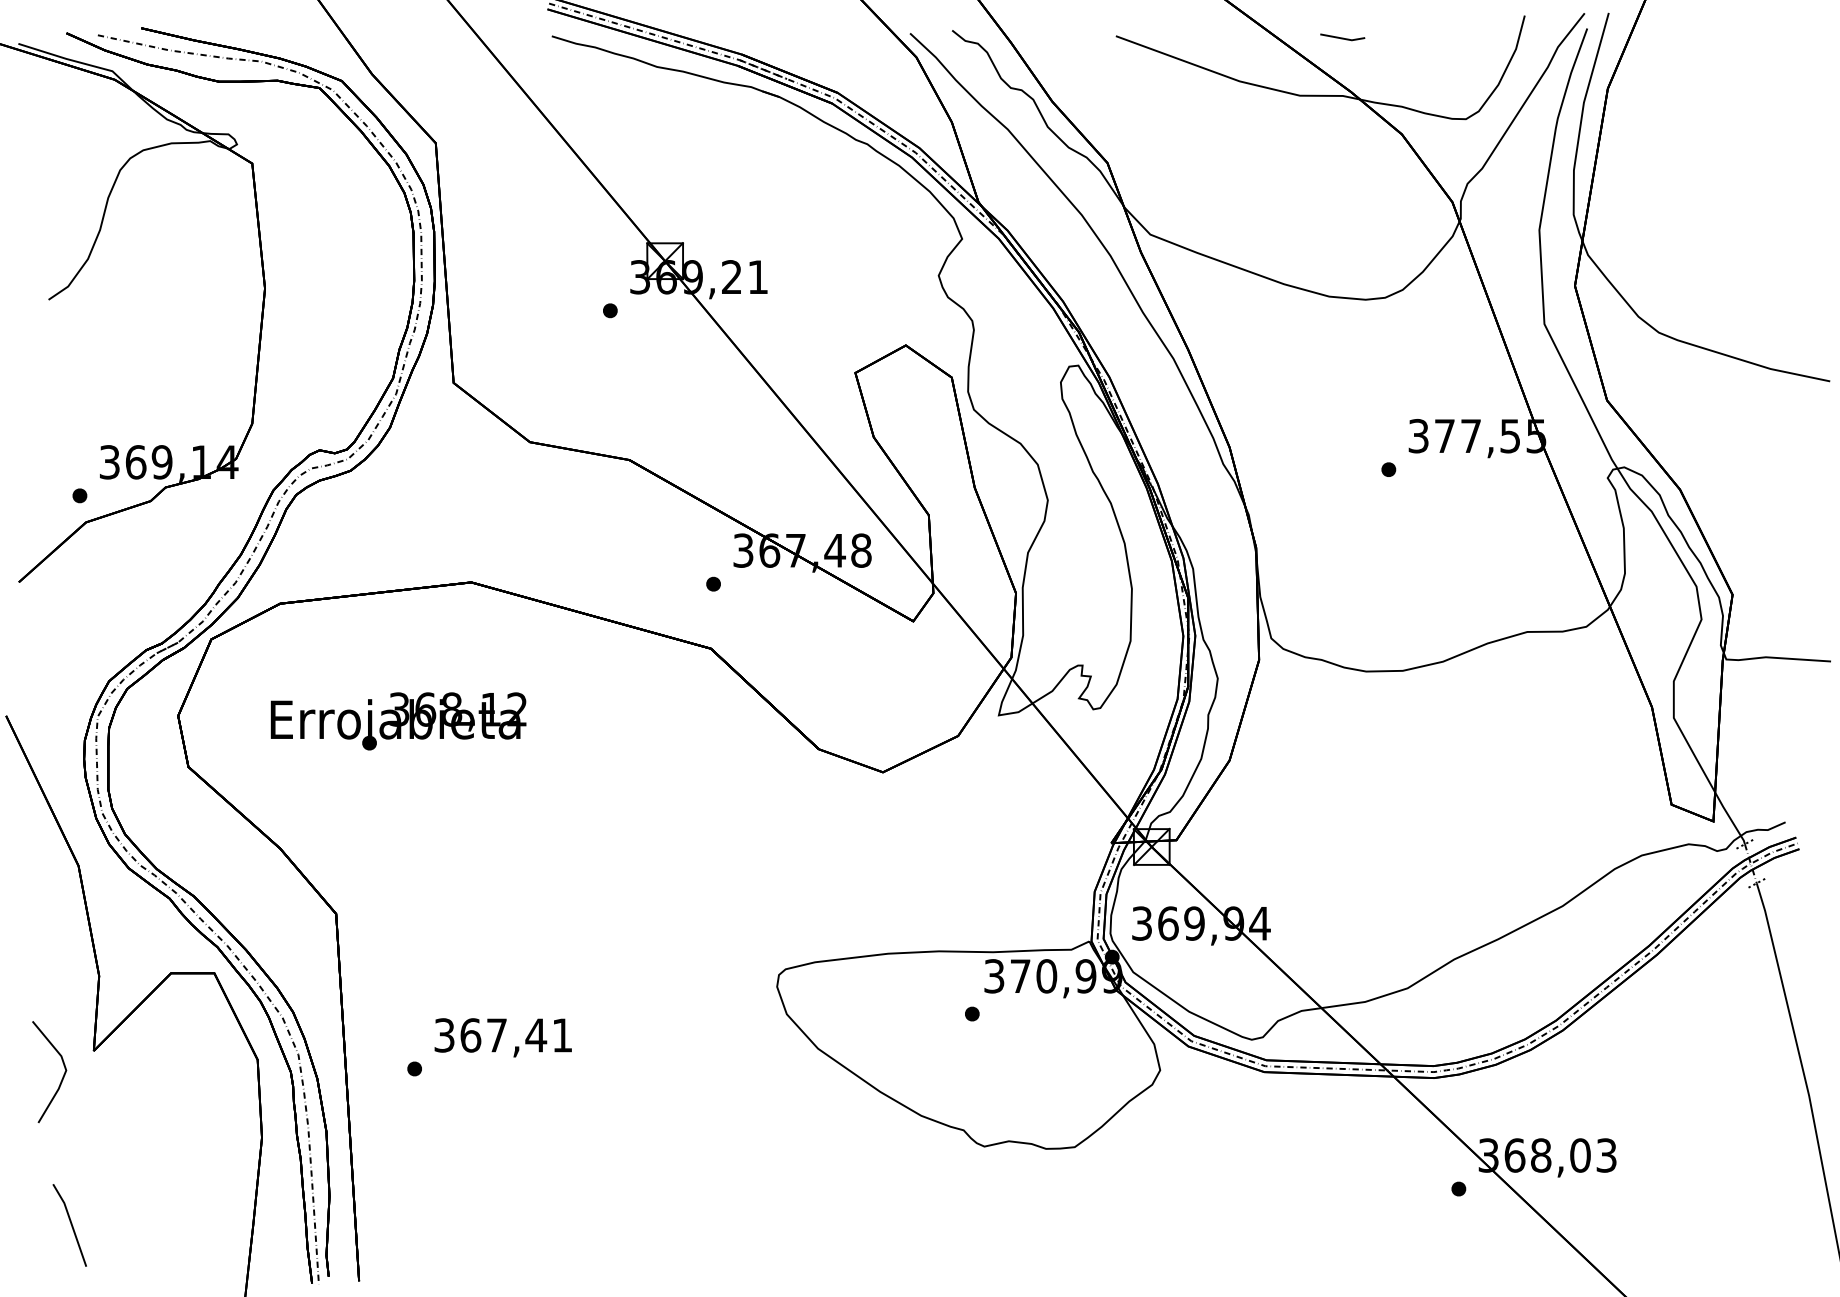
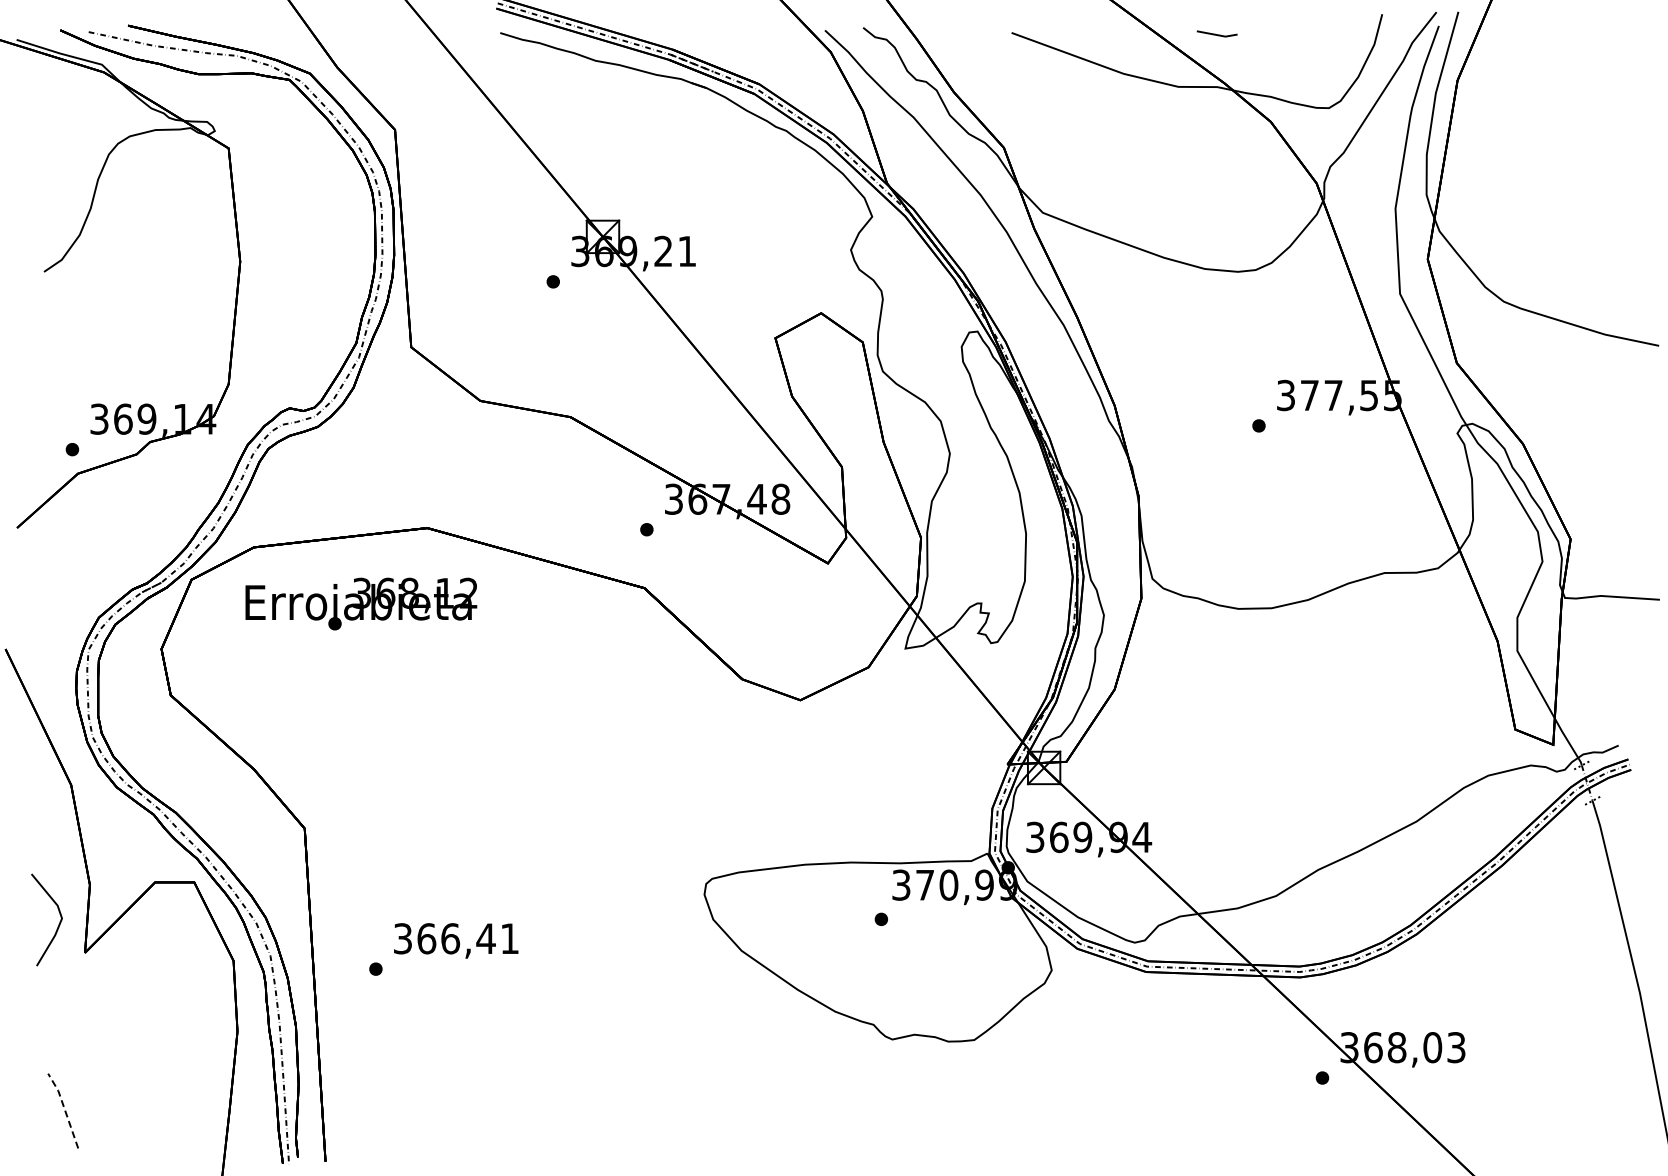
text: (398, 720) -> (361, 603), moved
text: (496, 1035) -> (450, 938), 367,41 -> 366,41
line: (62, 1077) -> (58, 924), moved
line: (71, 1223) -> (64, 1109), solid -> dashed

